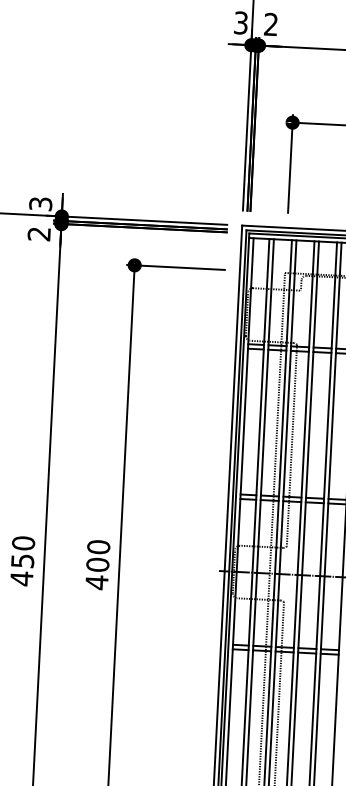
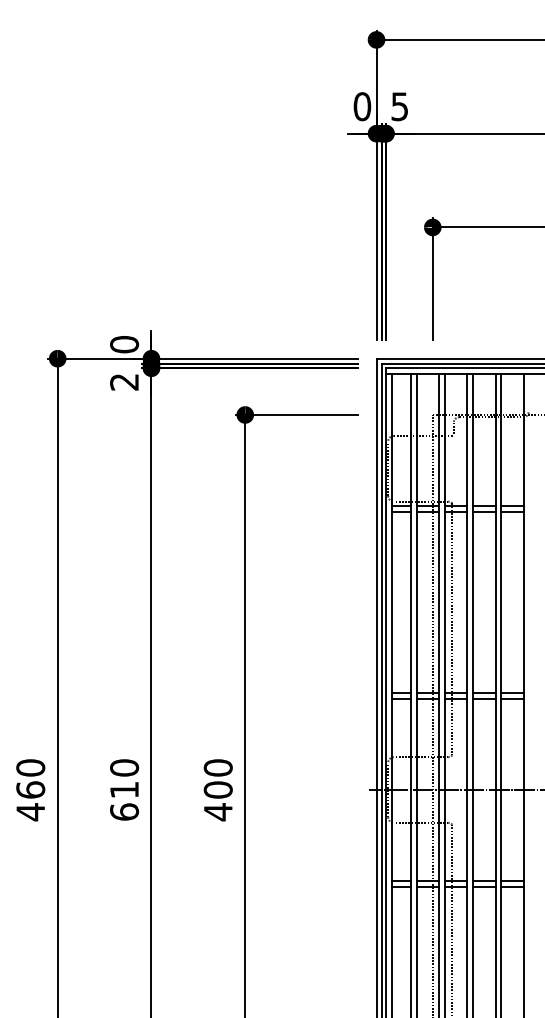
text: (241, 22) -> (362, 106), 3 -> 0
text: (270, 24) -> (399, 106), 2 -> 5
text: (40, 203) -> (124, 344), 3 -> 0
text: (22, 570) -> (124, 801), 450 -> 610

